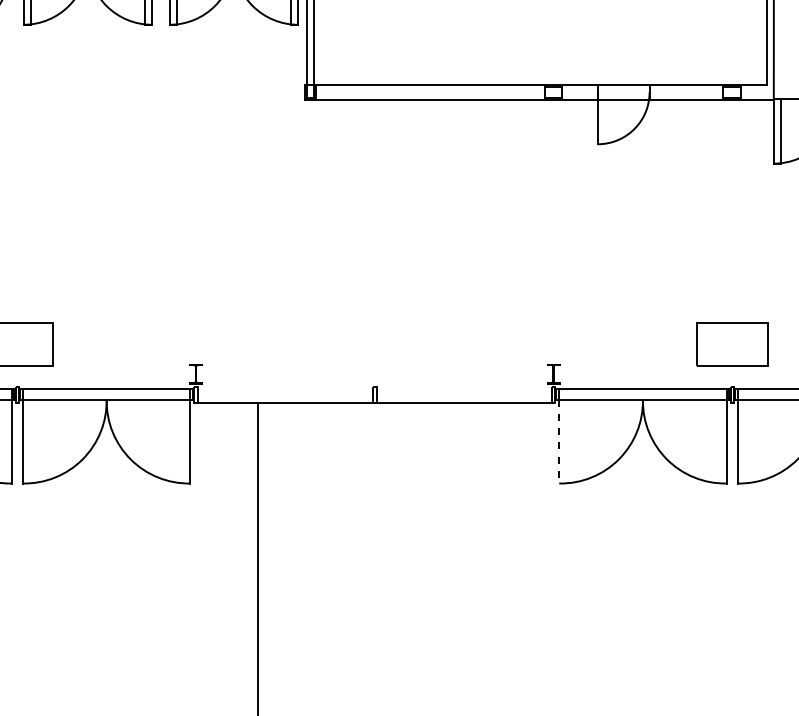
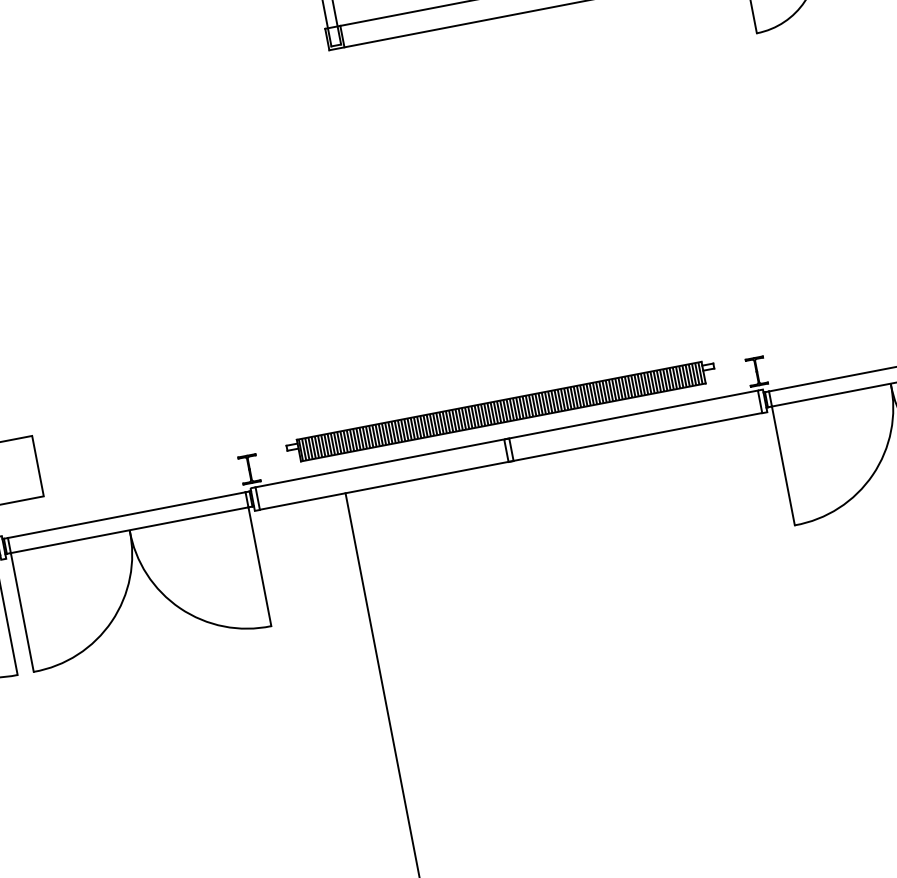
part: (374, 367) -> (500, 411), added
line: (374, 387) -> (506, 439), added
line: (559, 441) -> (783, 465), dashed -> solid

